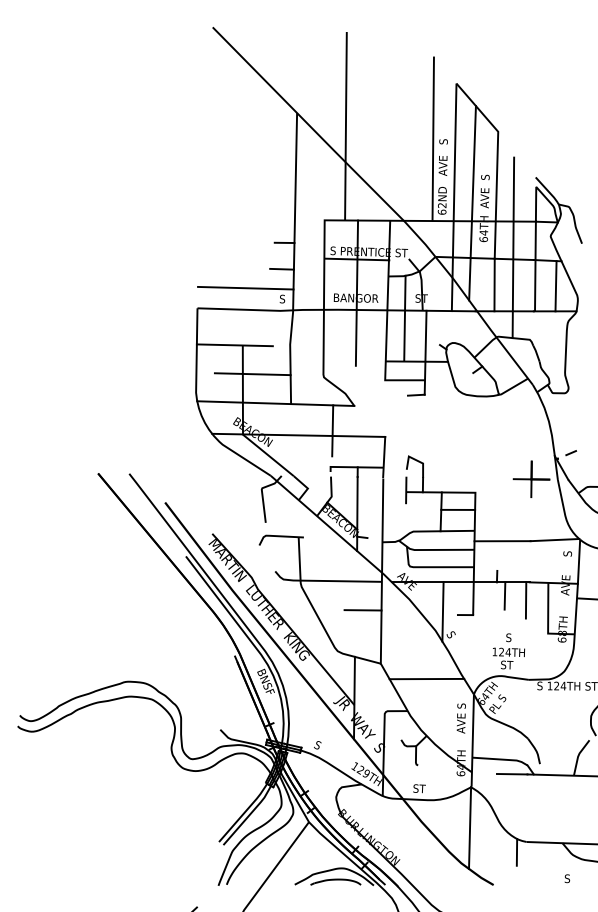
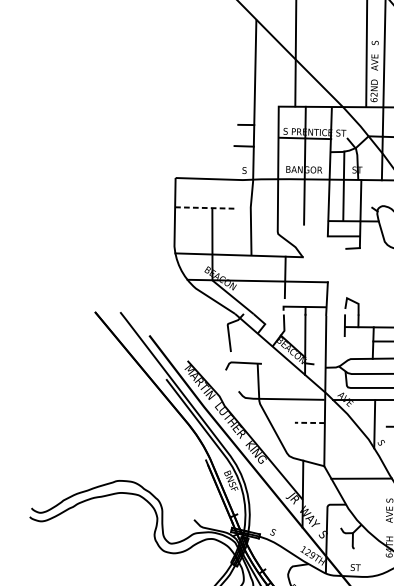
line: (245, 287) -> (214, 161), removed
line: (234, 345) -> (205, 208), solid -> dashed
line: (252, 374) -> (220, 231), removed
line: (362, 610) -> (309, 423), solid -> dashed

